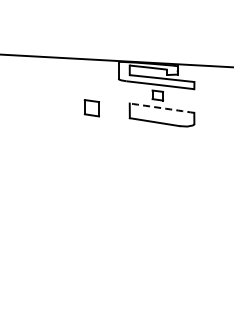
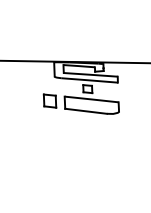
part: (91, 108) -> (49, 101), moved
arc: (162, 108) -> (92, 99), dashed -> solid

